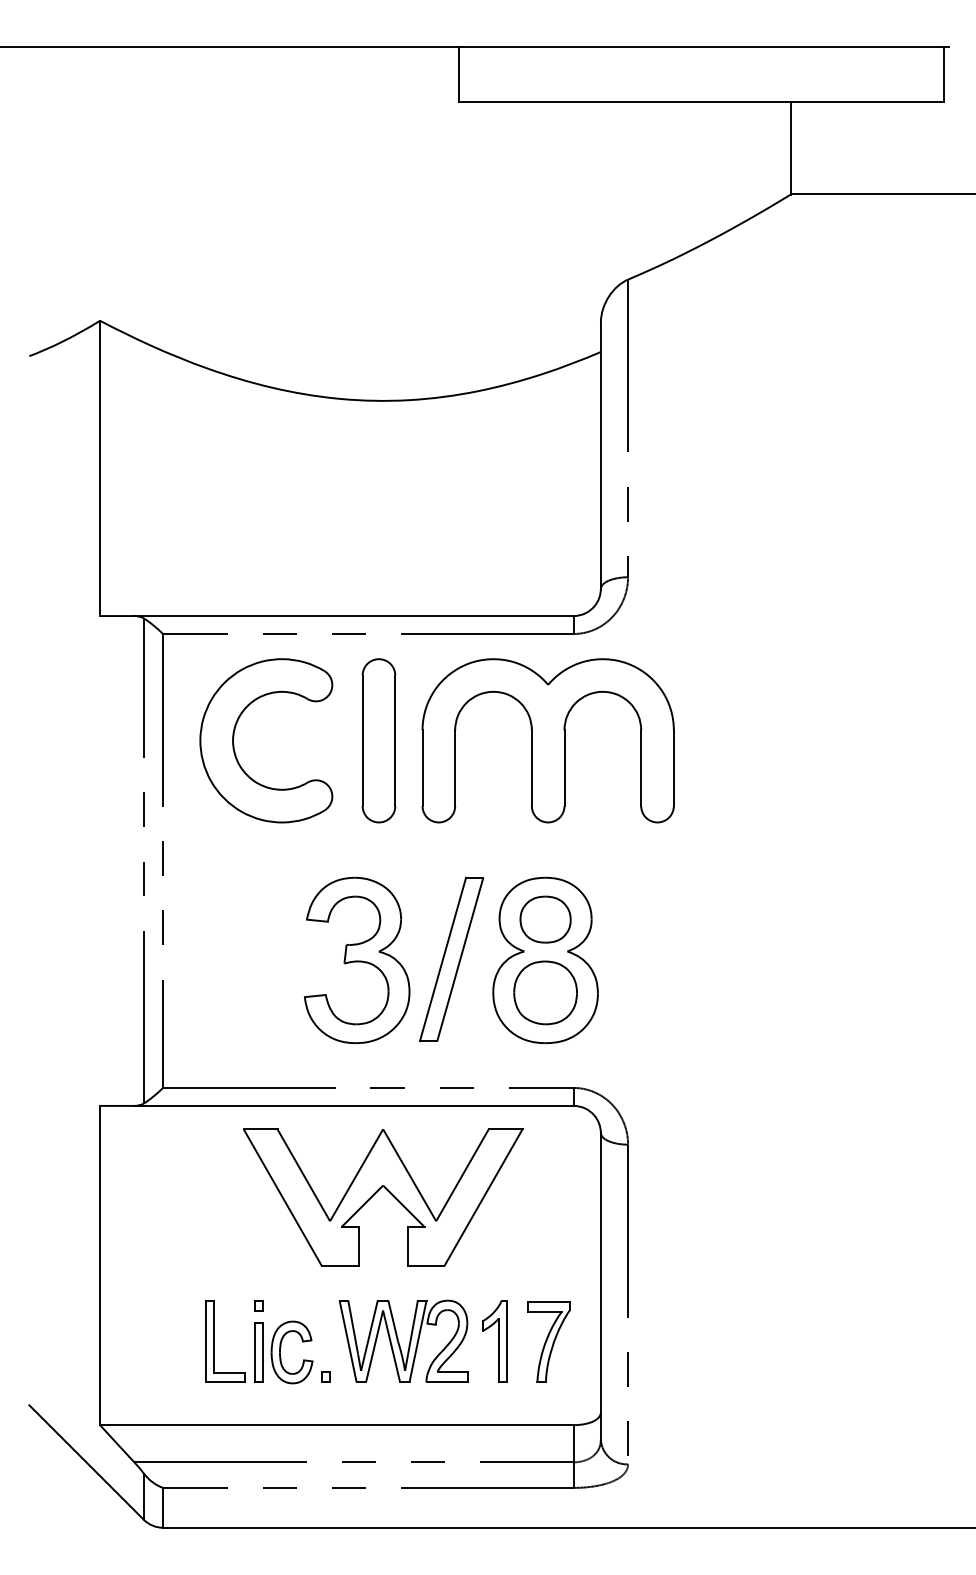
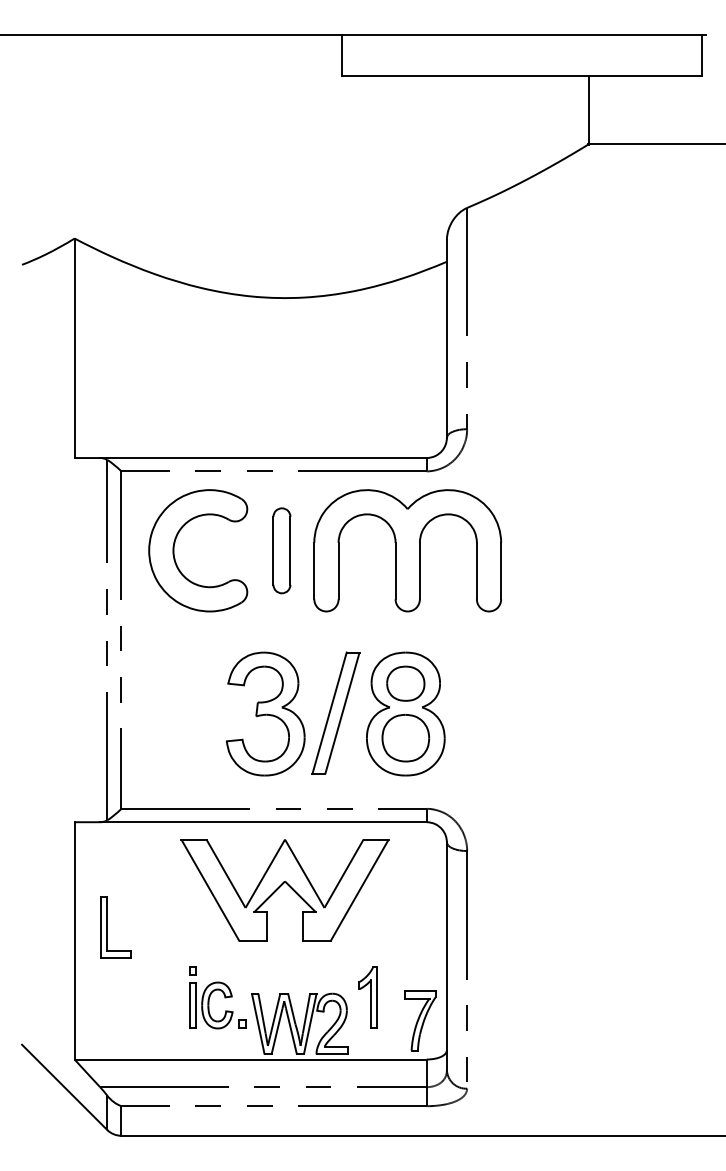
part: (378, 740) -> (281, 550), size x0.7
part: (403, 1340) -> (299, 1023), moved
part: (214, 1341) -> (107, 927), moved
part: (548, 1341) -> (419, 1020), moved

